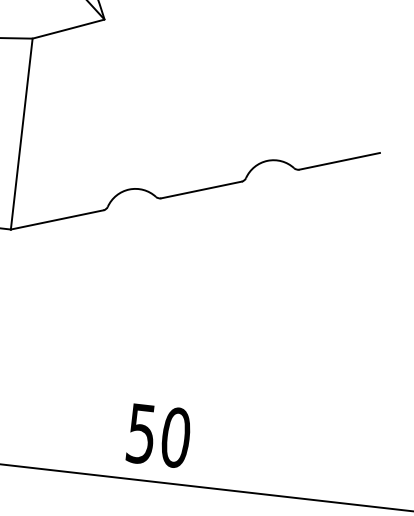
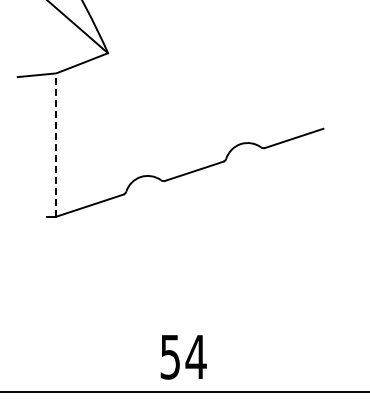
line: (21, 134) -> (56, 145), solid -> dashed
text: (175, 436) -> (195, 356), 50 -> 54

